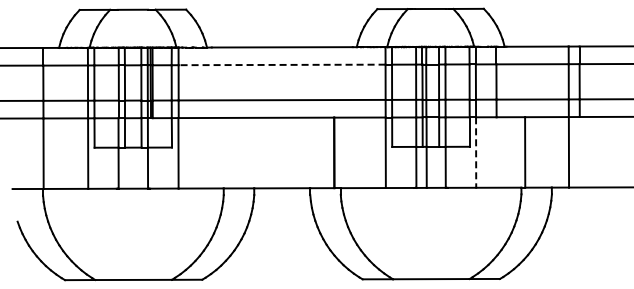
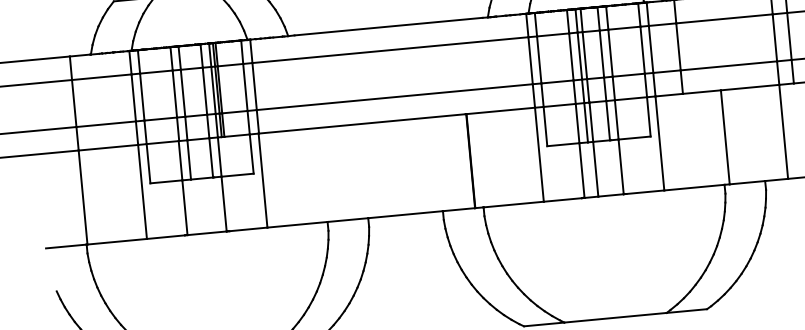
line: (281, 64) -> (389, 49), dashed -> solid
line: (476, 153) -> (660, 144), dashed -> solid

